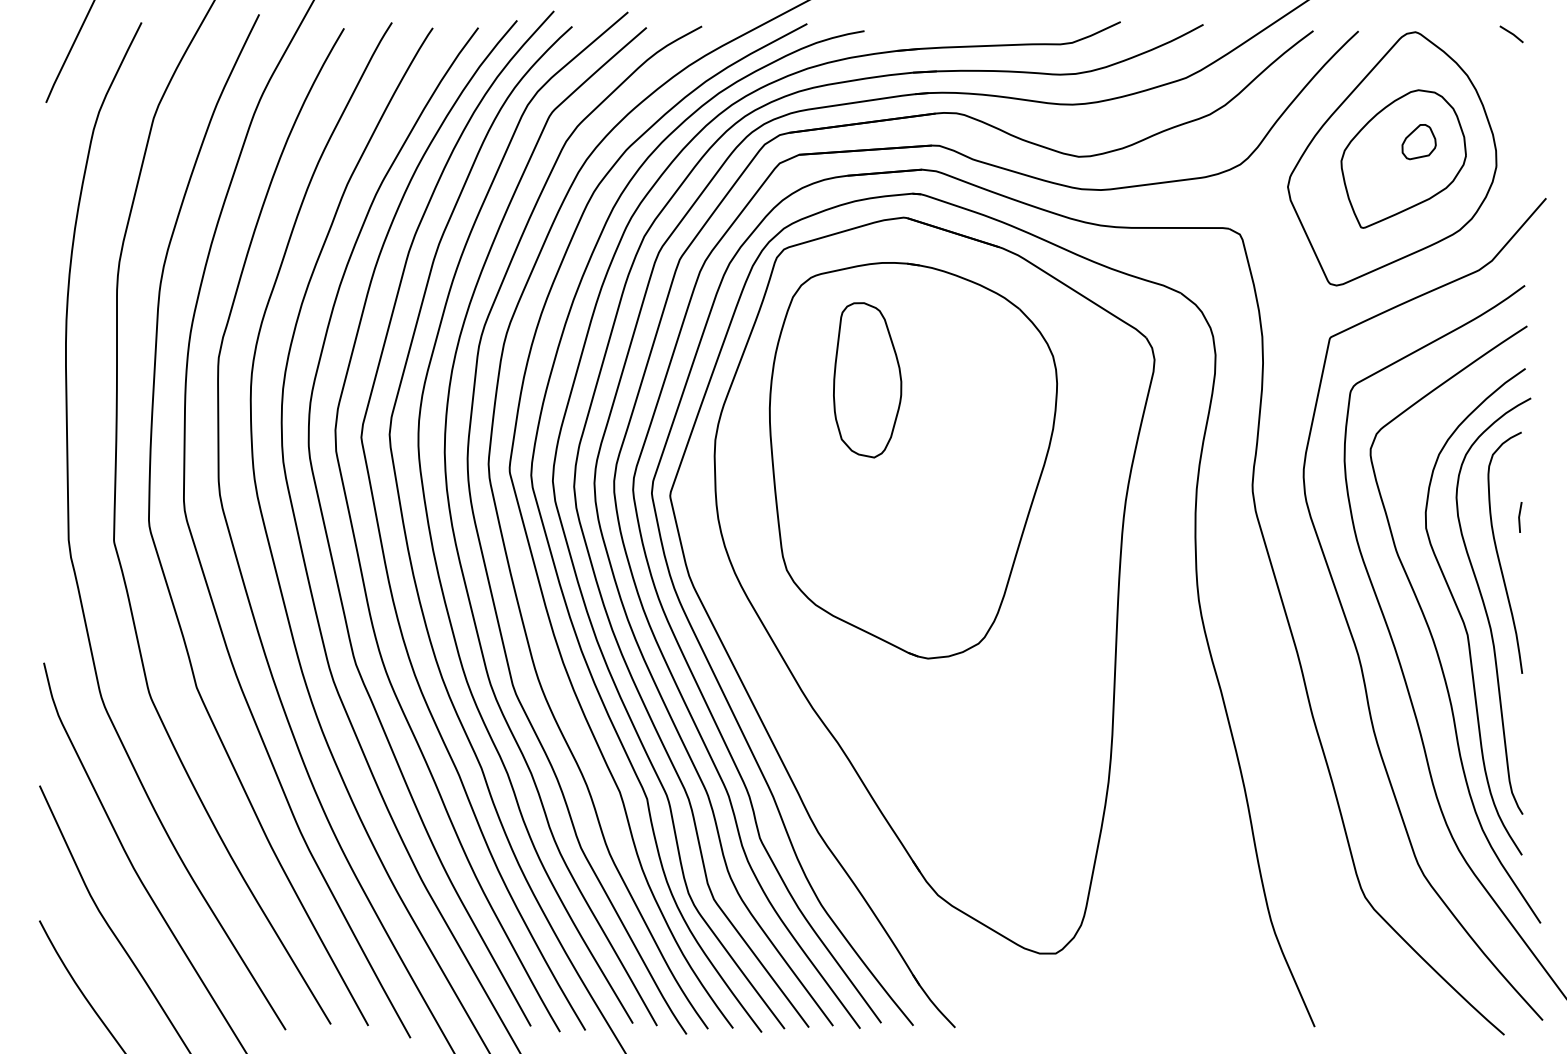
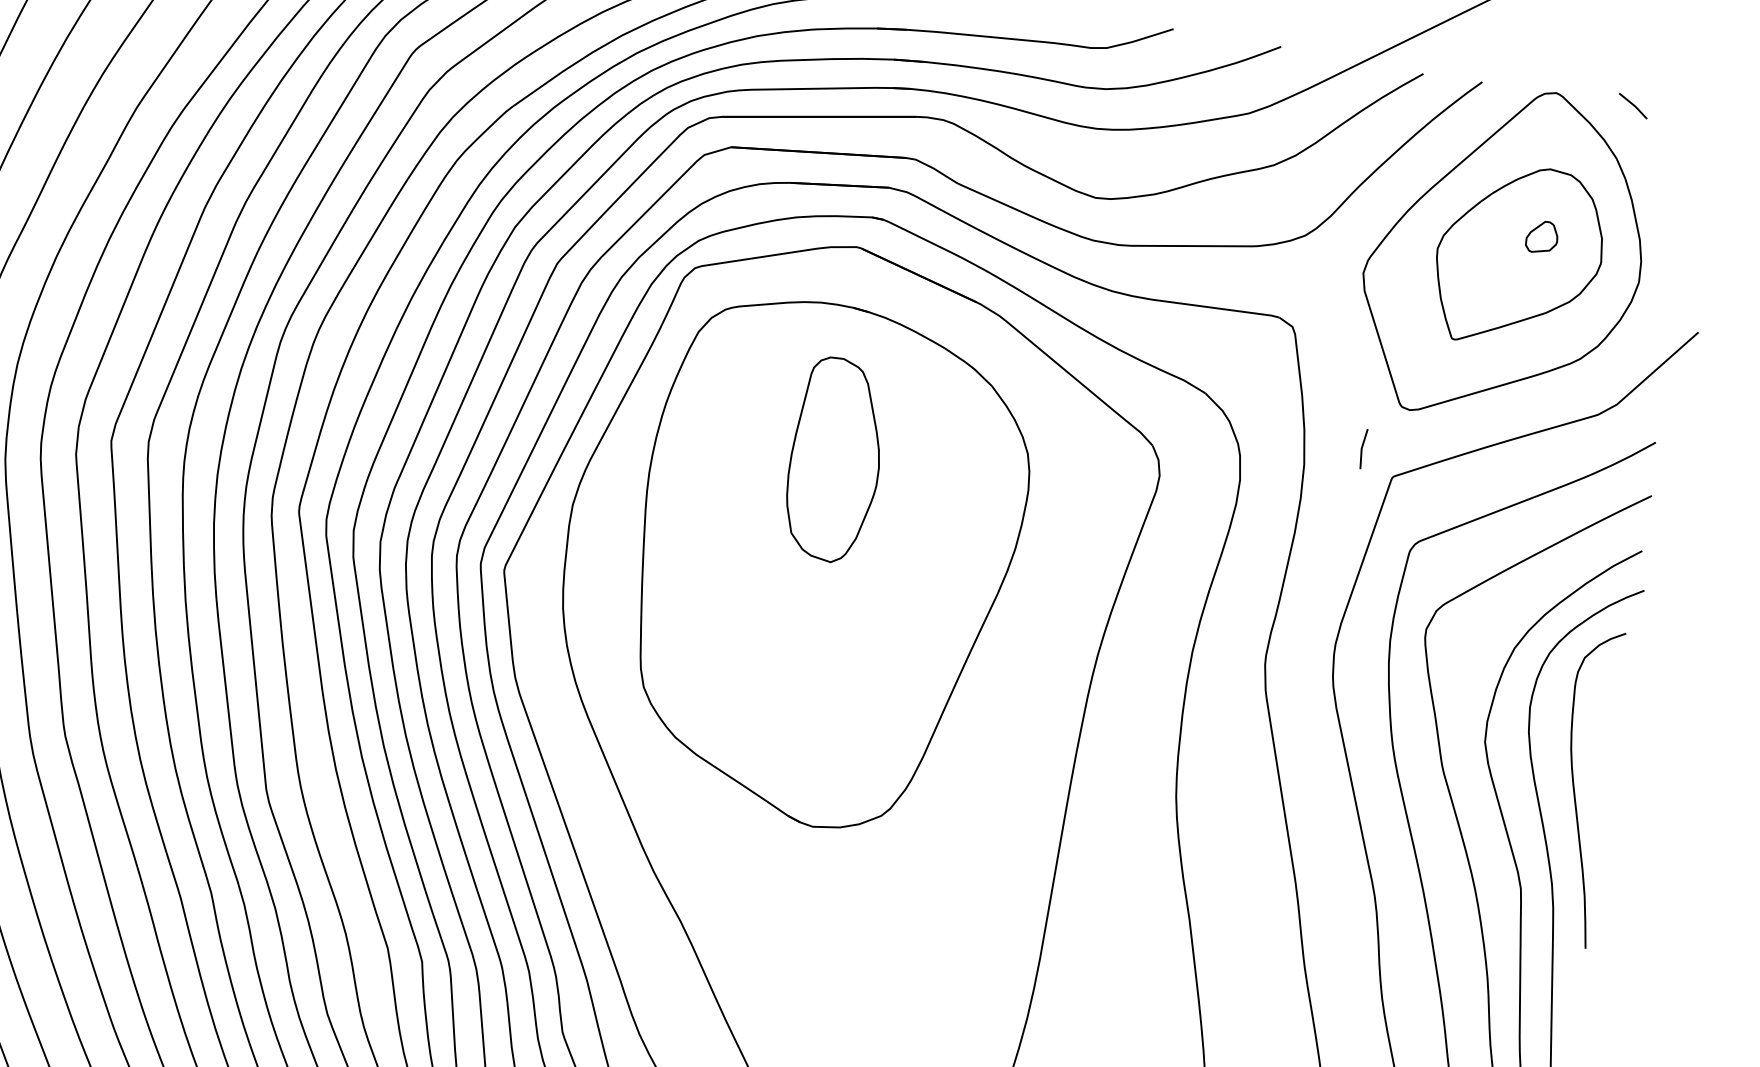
line: (1511, 34) -> (1633, 106), moved
part: (1418, 142) -> (1541, 237), size x0.7
part: (867, 380) -> (835, 460), moved
line: (1520, 516) -> (1363, 447), moved

